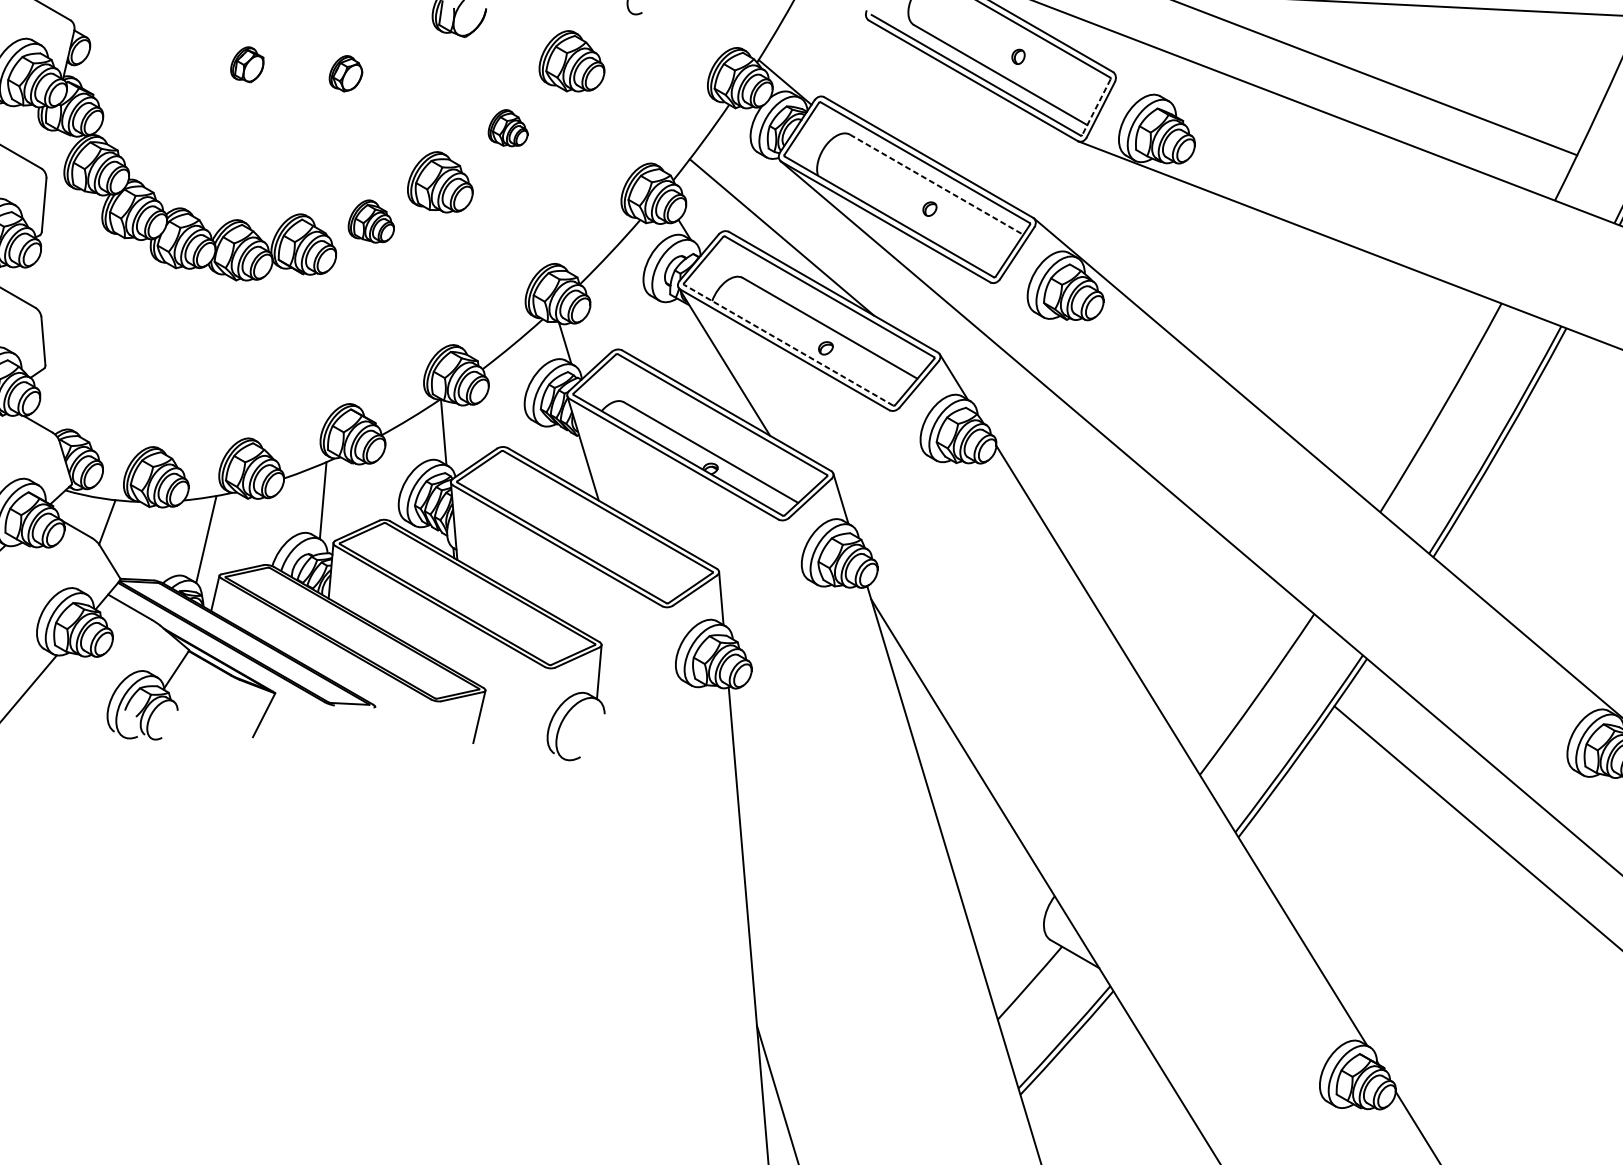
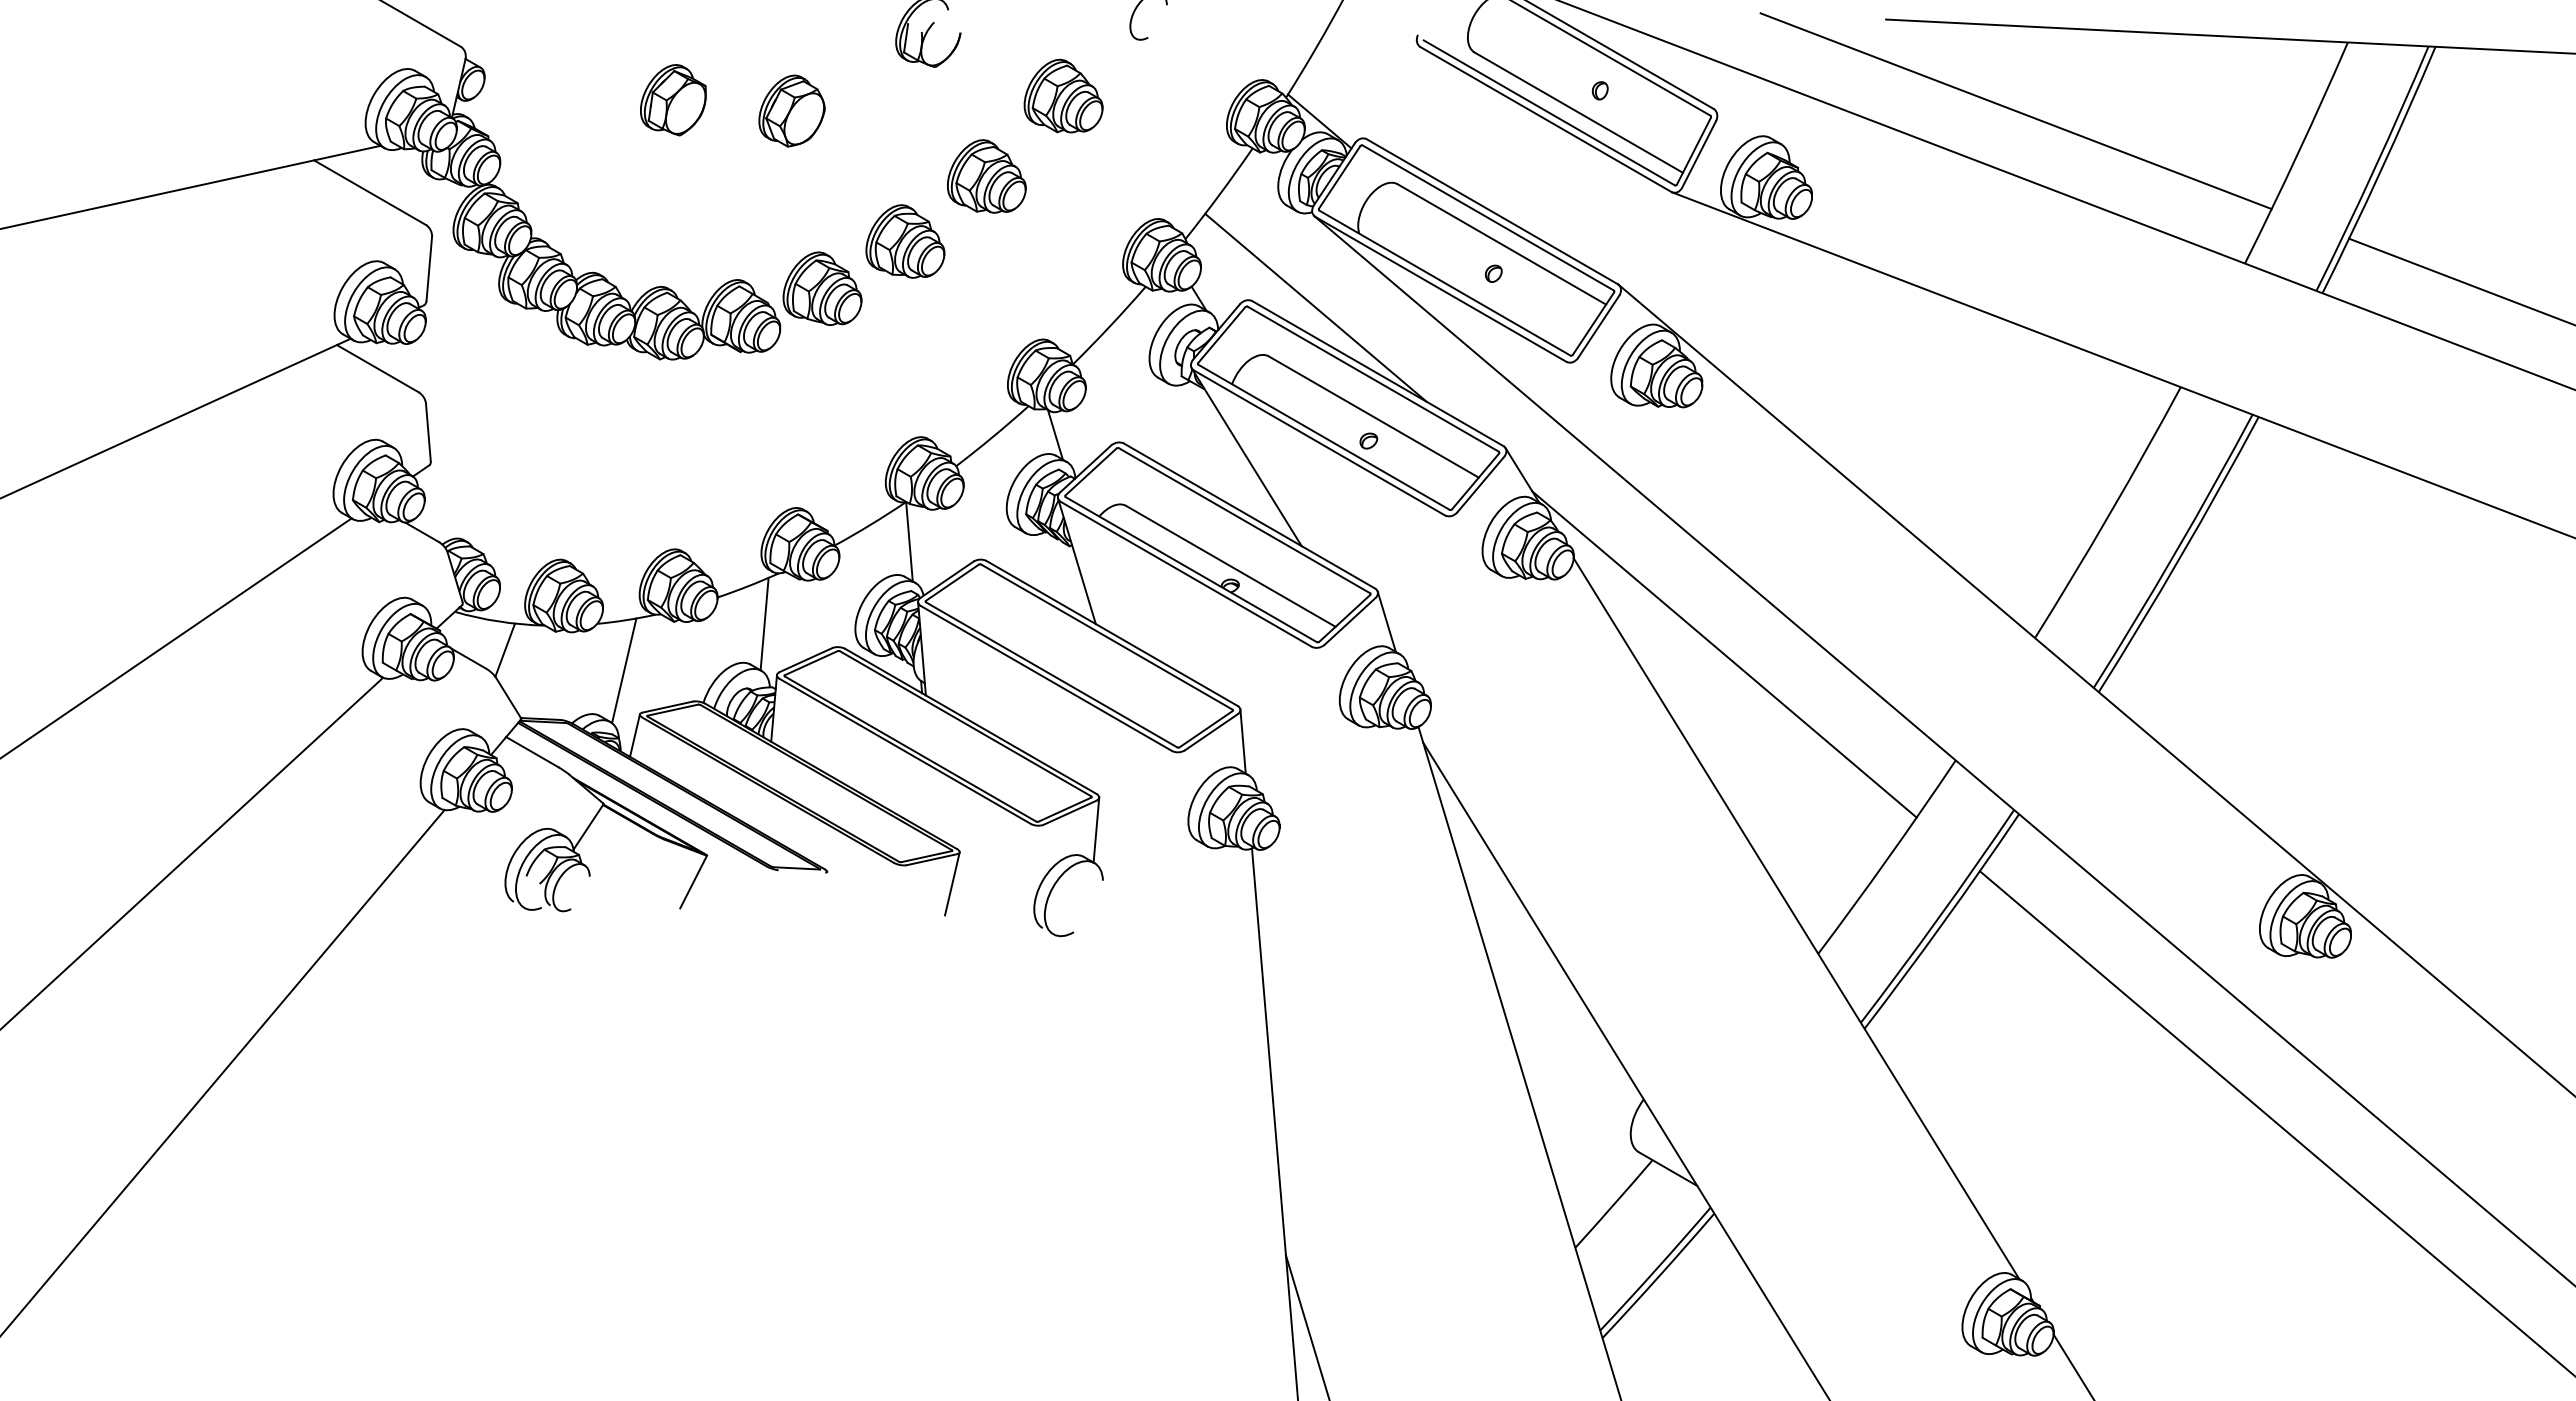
part: (247, 64) -> (673, 100), size x1.67
part: (345, 73) -> (791, 110), size x1.67
line: (1096, 107) -> (1693, 151), dashed -> solid
part: (507, 128) -> (986, 176), size x1.67
line: (937, 184) -> (1502, 244), dashed -> solid
part: (371, 221) -> (822, 288), size x1.43
line: (789, 345) -> (1324, 437), dashed -> solid
line: (1121, 525) -> (1724, 654), added

